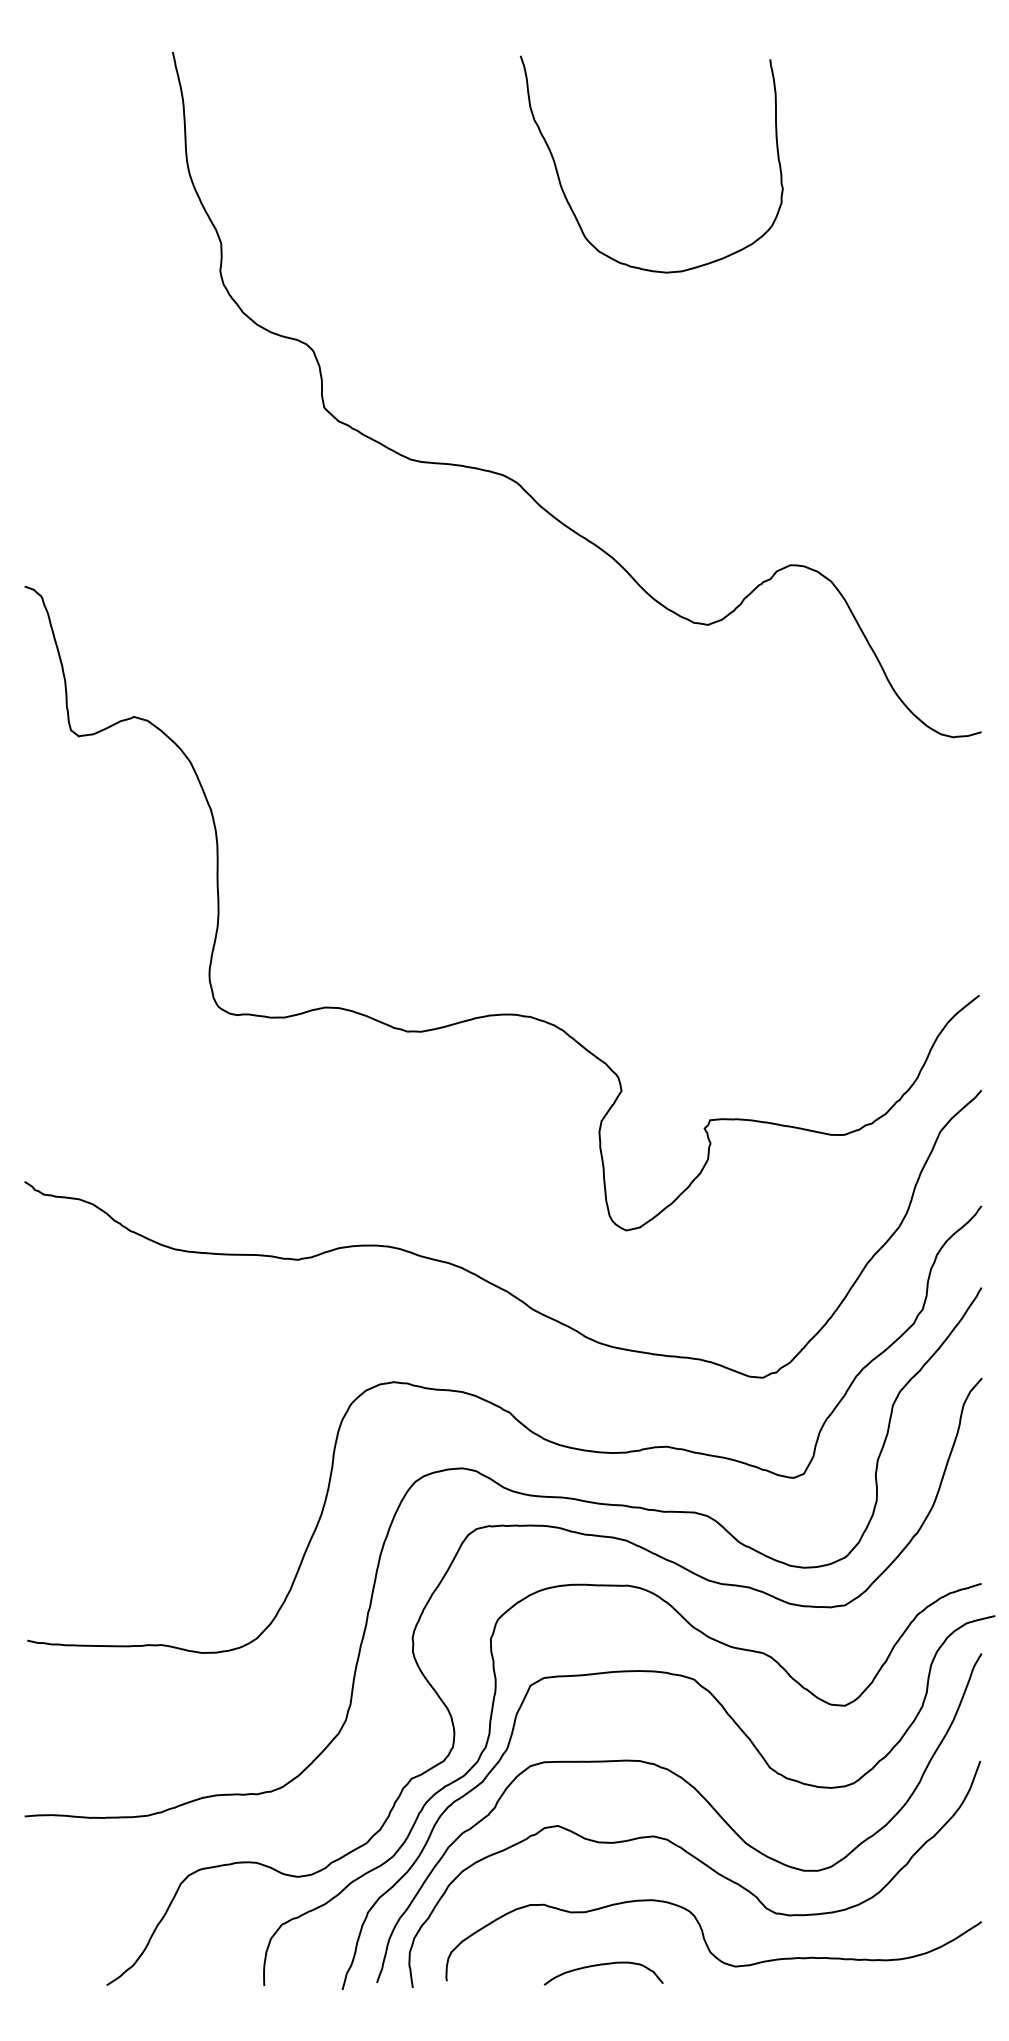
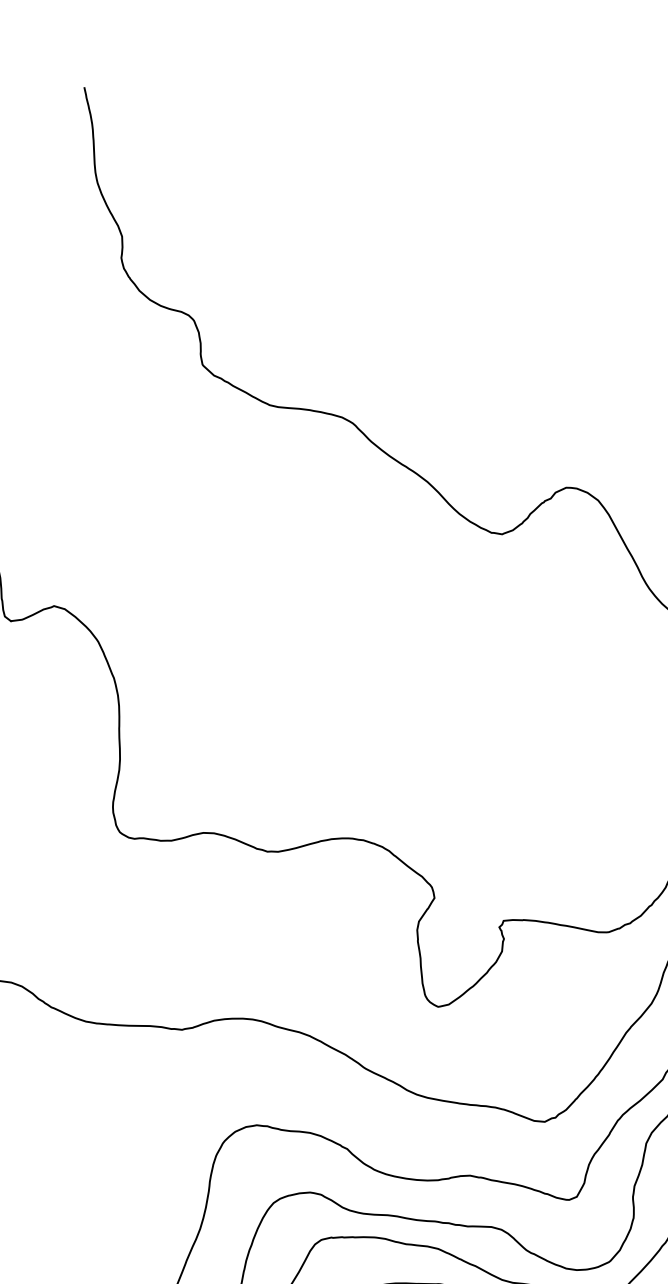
curve: (570, 204) -> (394, 206), removed

